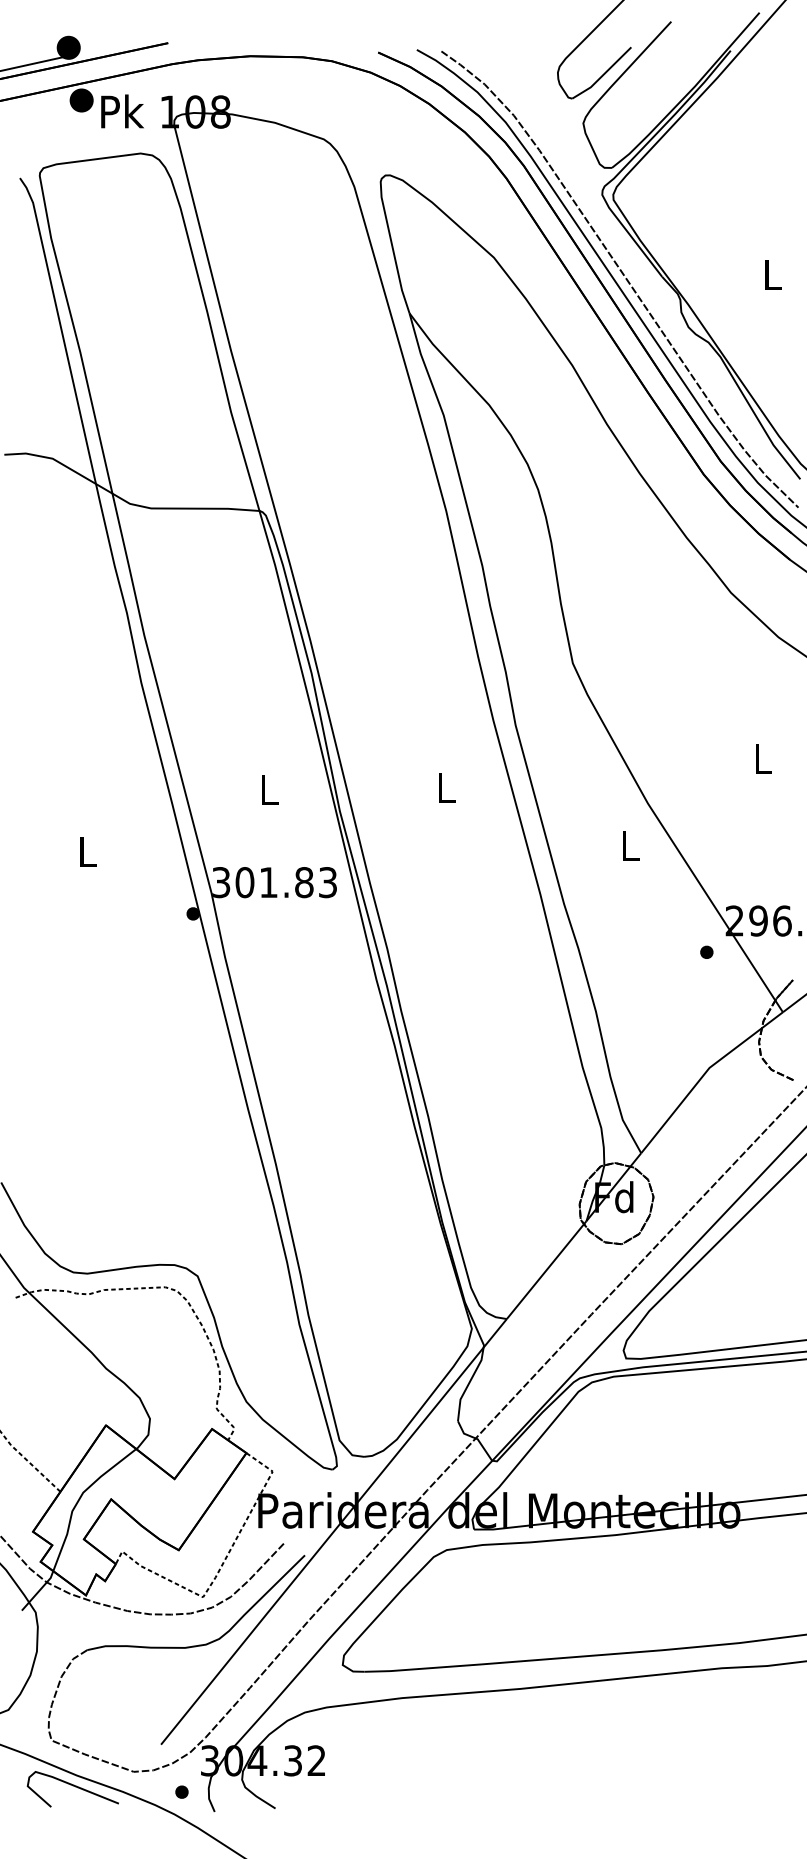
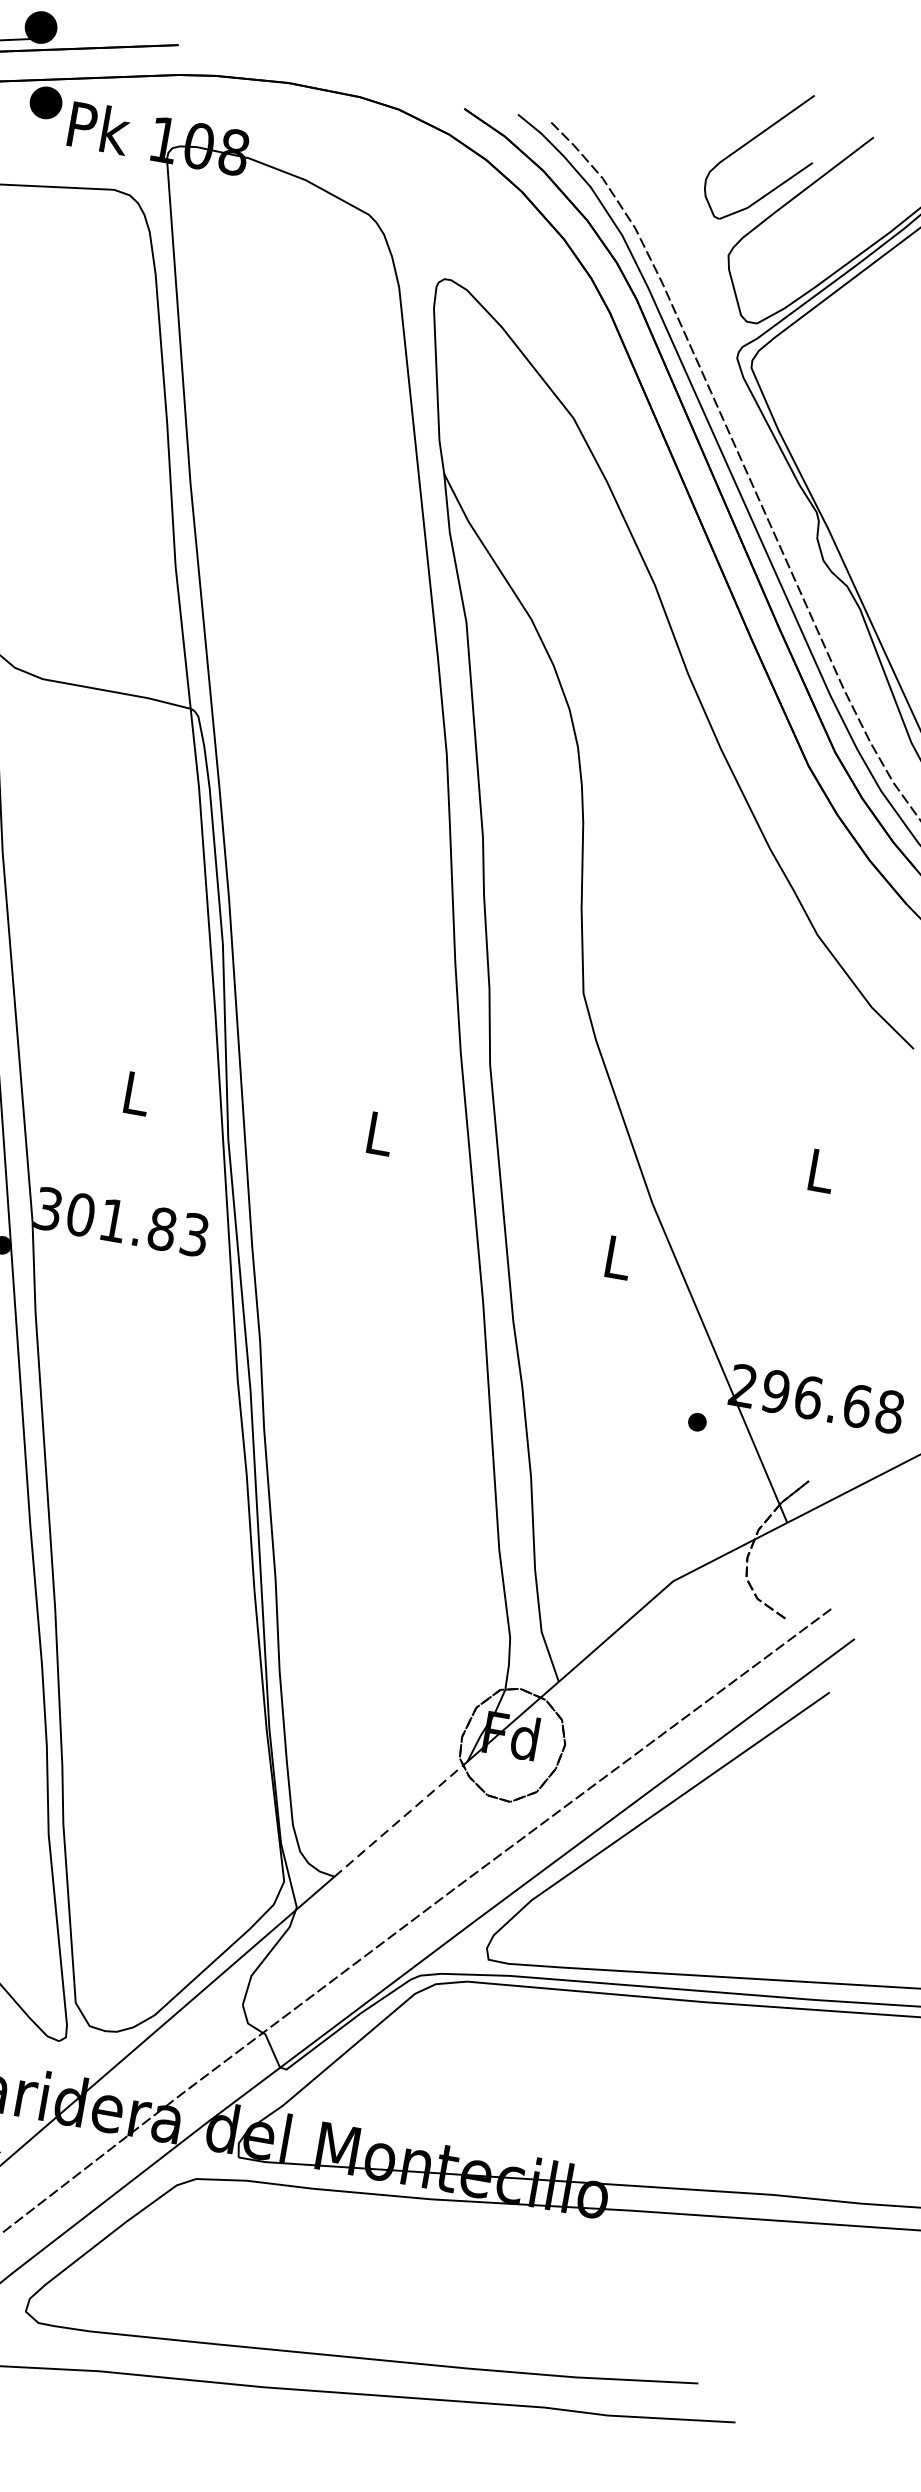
line: (547, 1269) -> (402, 1818), solid -> dashed

